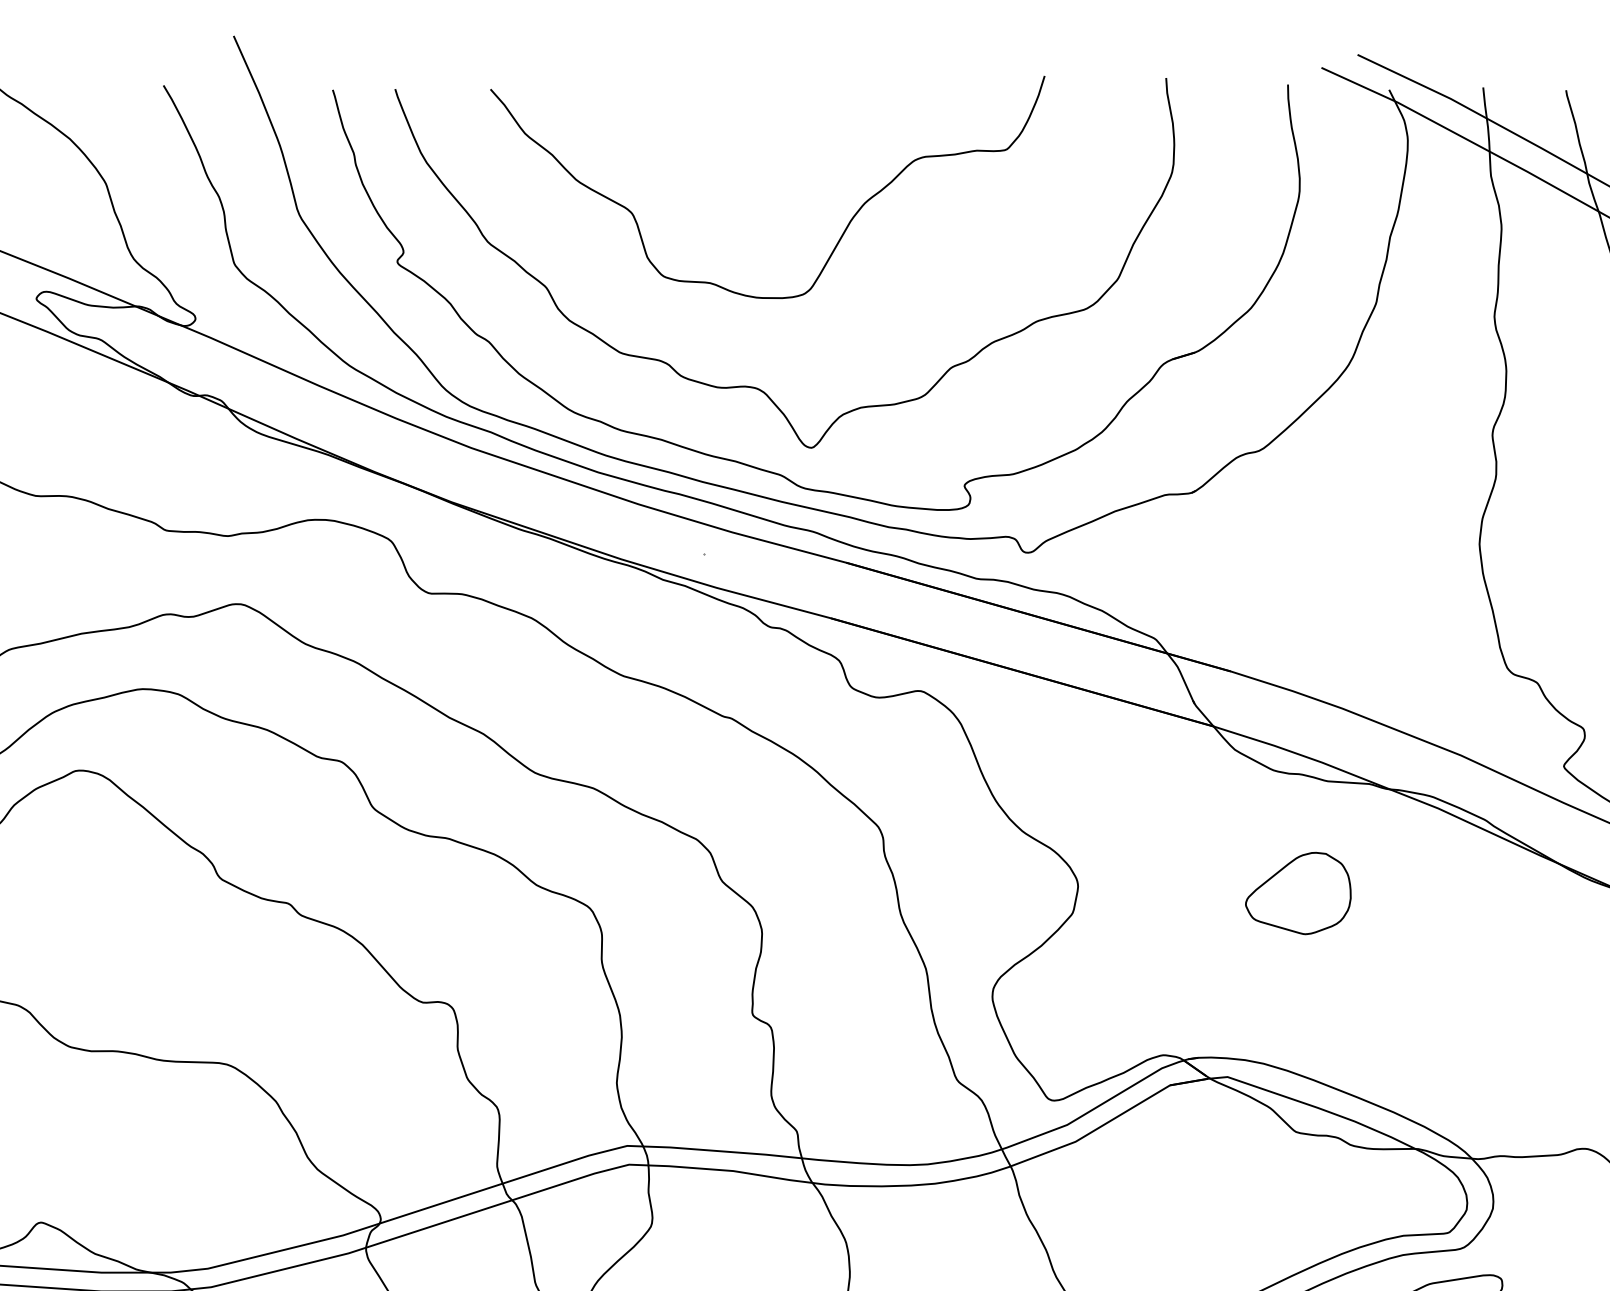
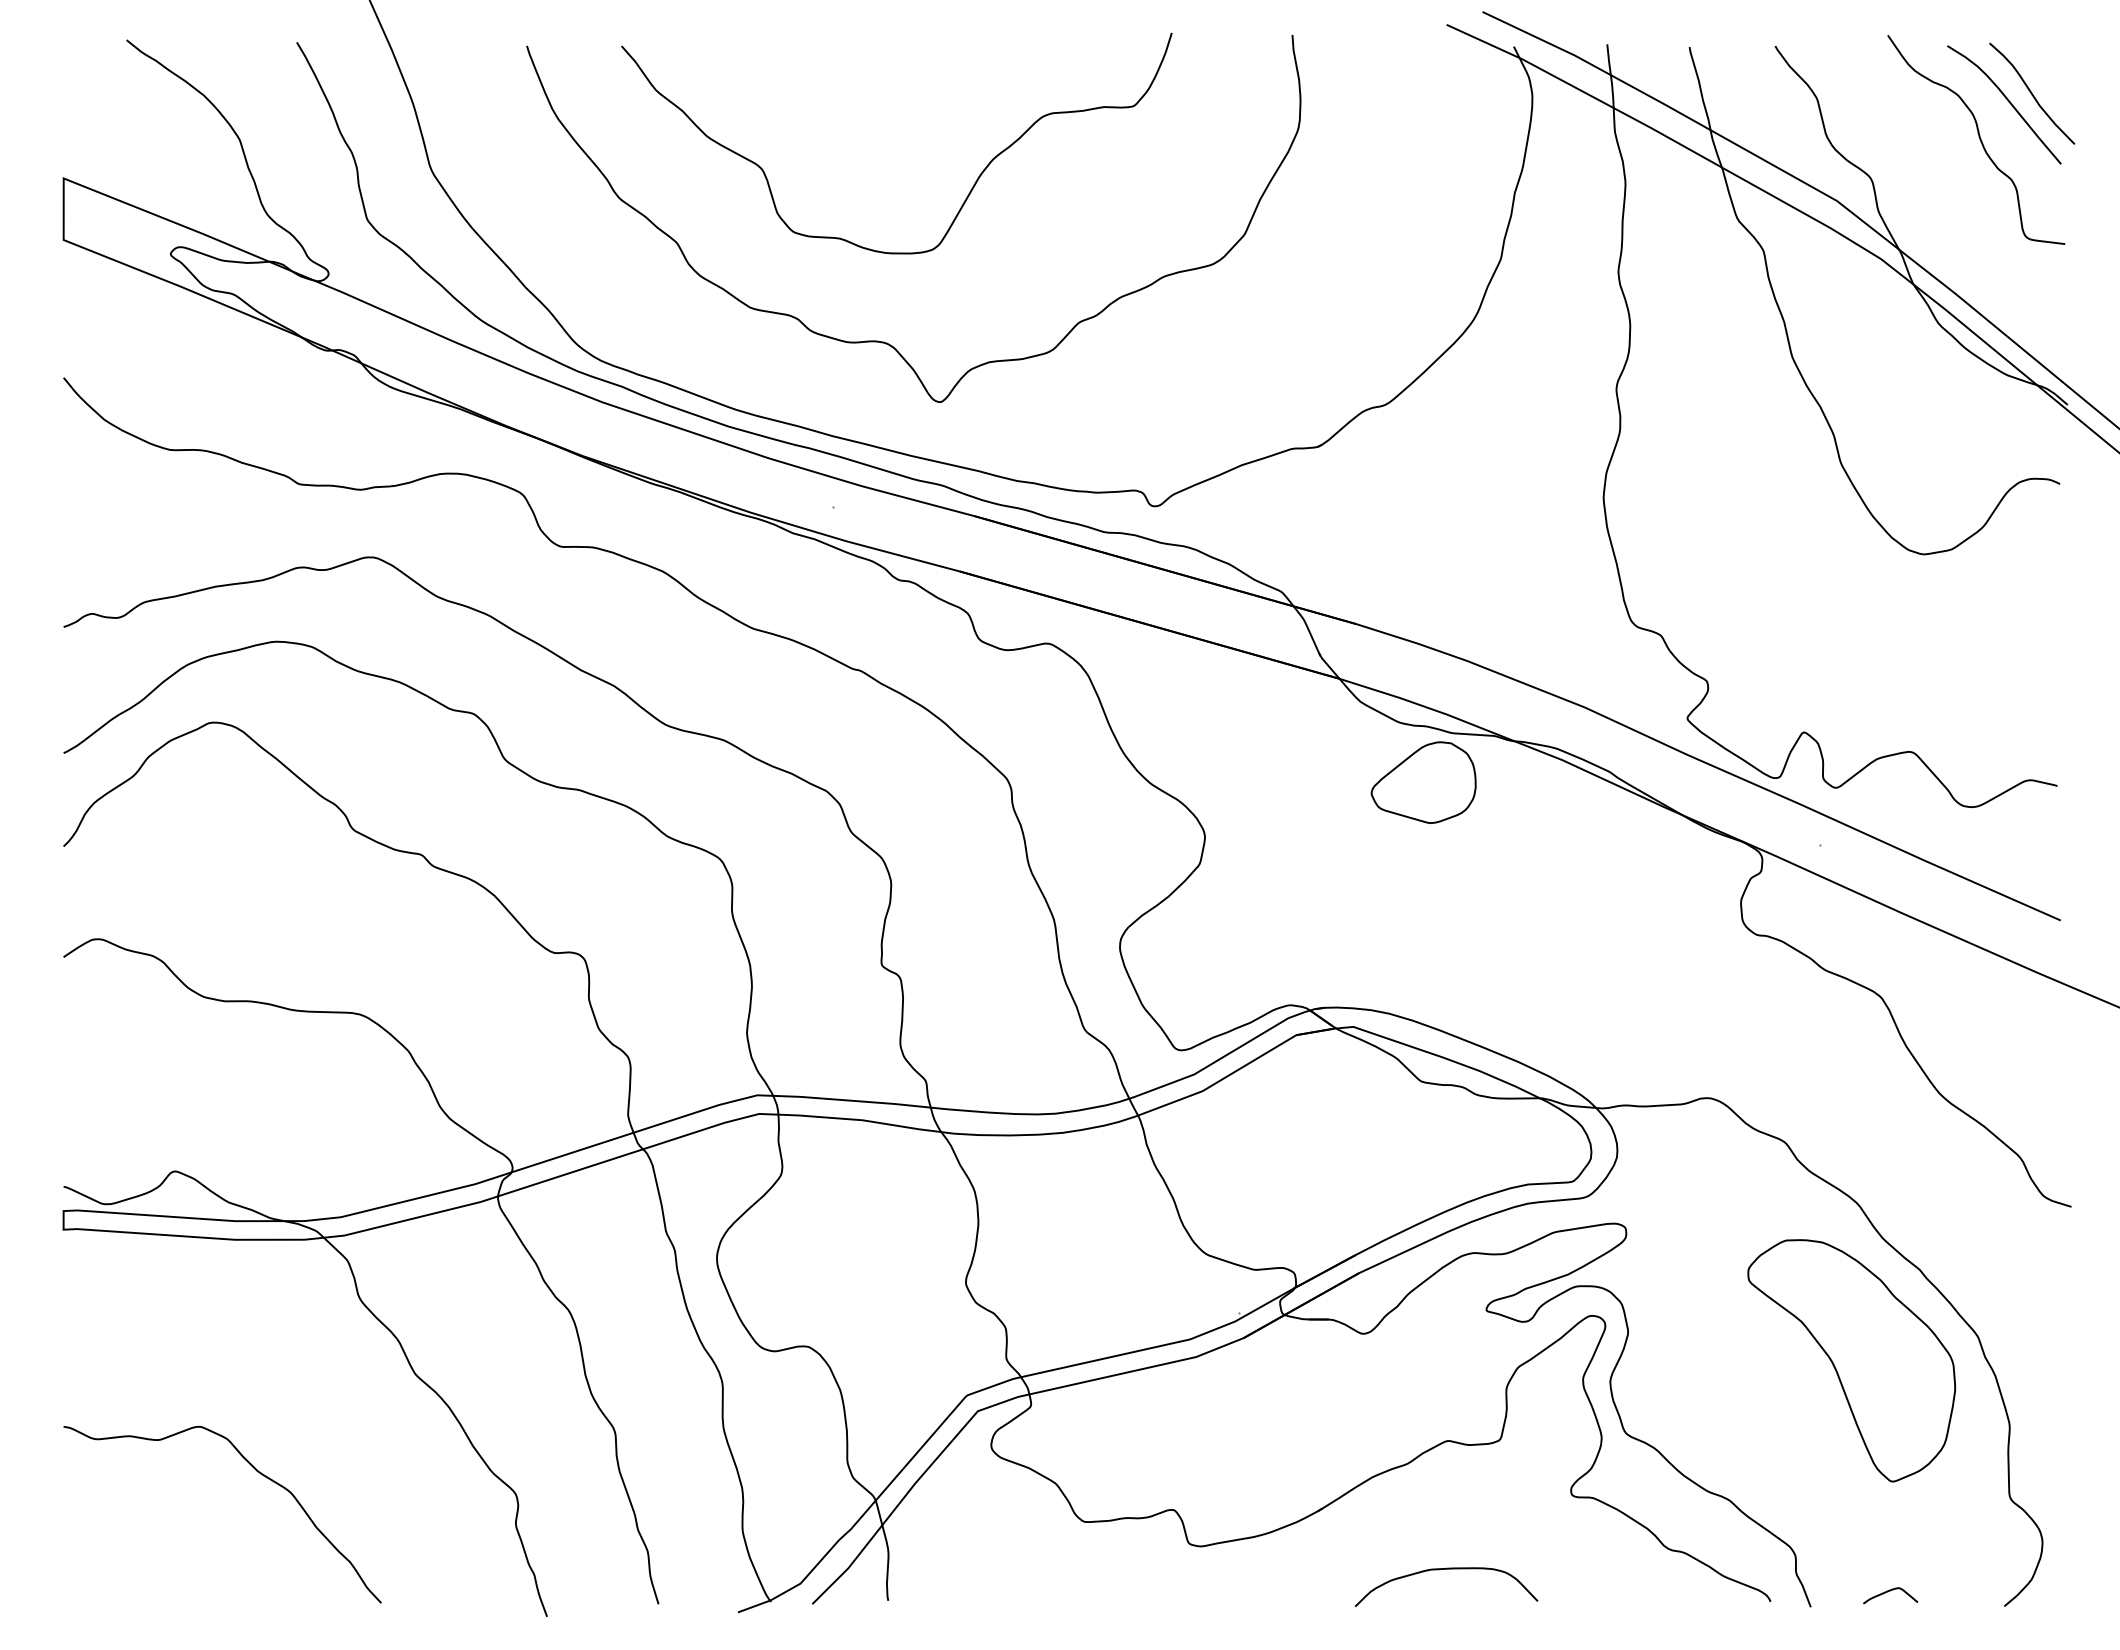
part: (768, 470) -> (897, 424), removed
part: (1298, 893) -> (1423, 782), moved

